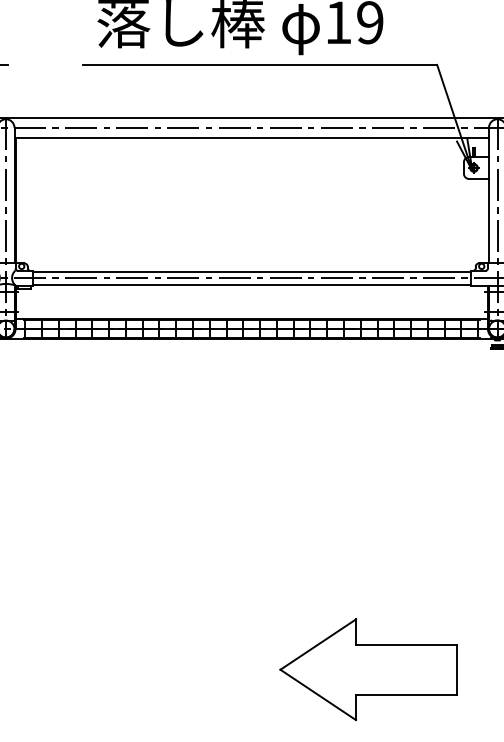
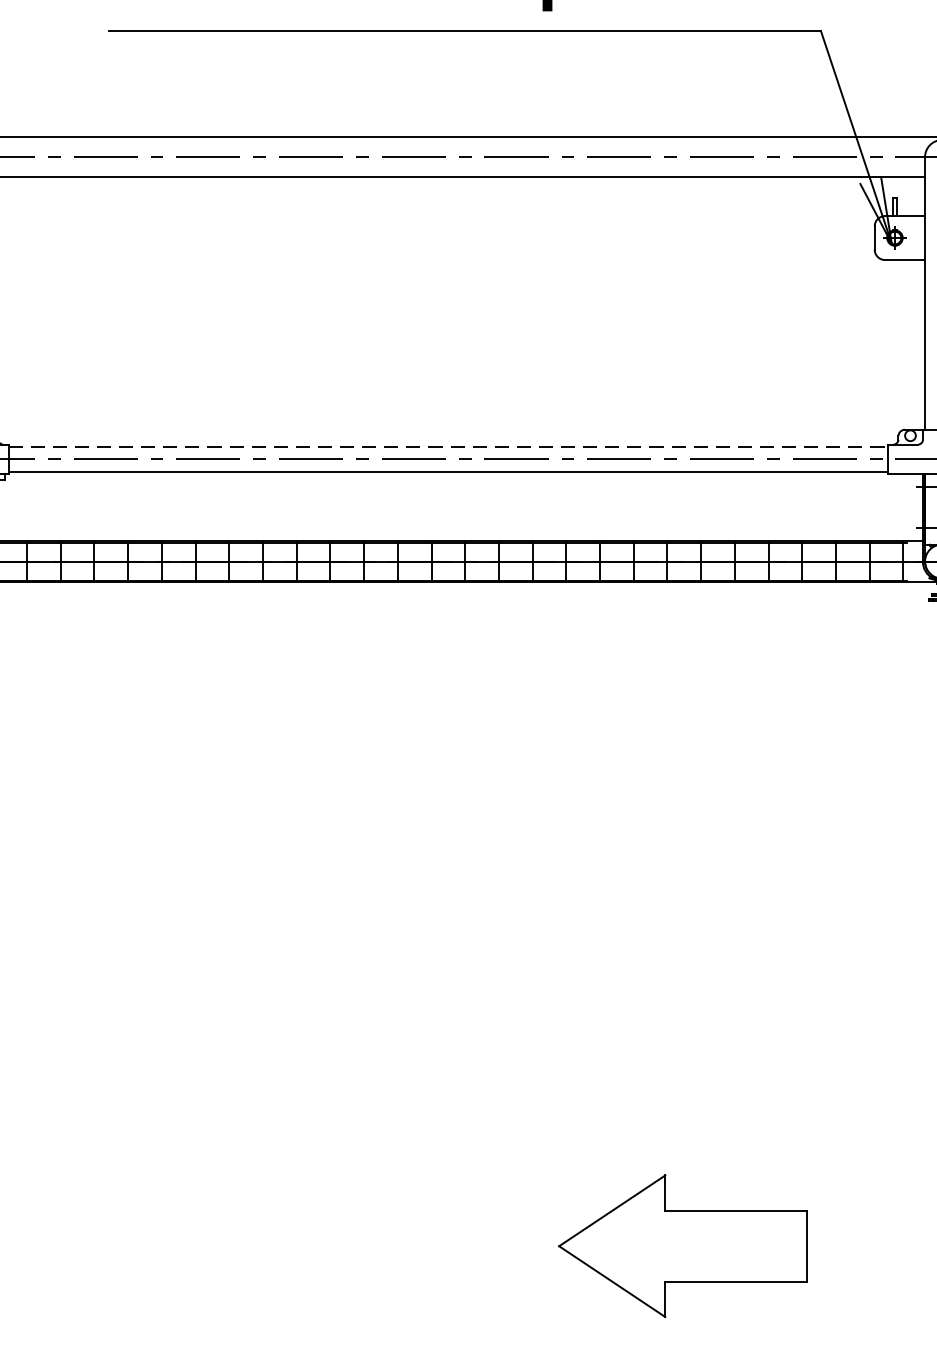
line: (251, 271) -> (447, 445), solid -> dashed
part: (368, 669) -> (682, 1245), size x0.7

